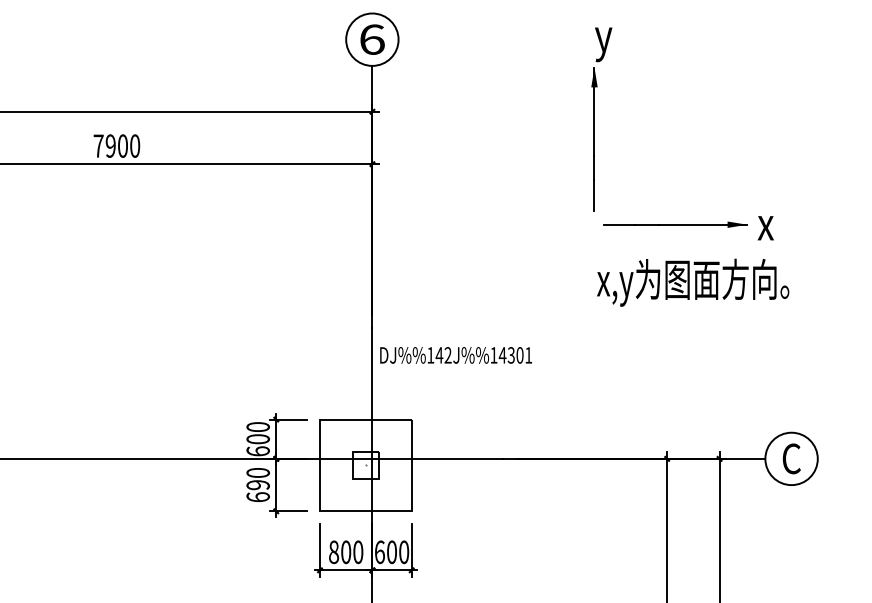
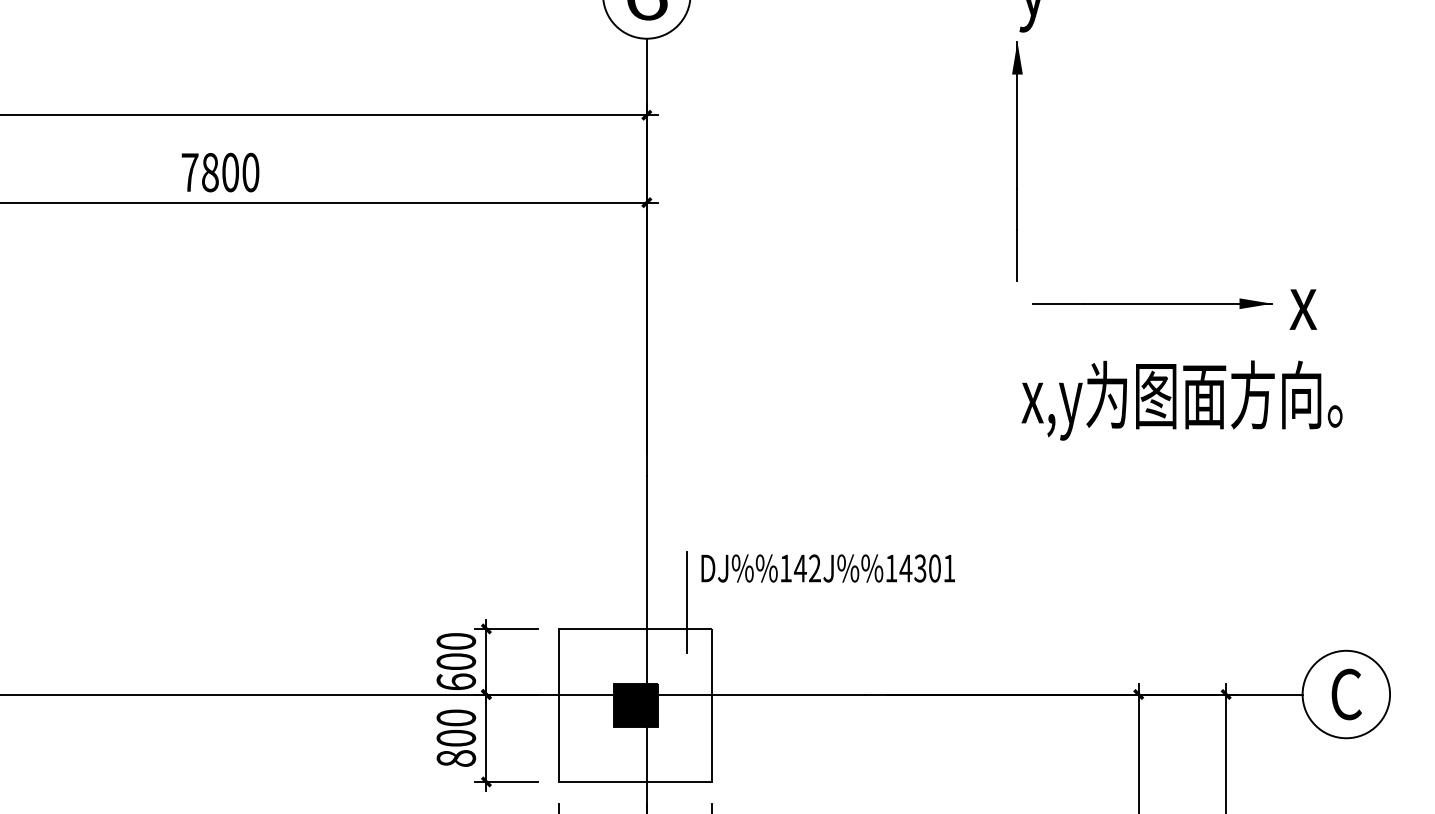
text: (110, 145) -> (209, 171), 7900 -> 7800
text: (455, 355) -> (827, 568), moved
line: (396, 403) -> (687, 602), added
fill: (365, 465) -> (635, 705), added
text: (257, 491) -> (455, 748), 690 -> 800

